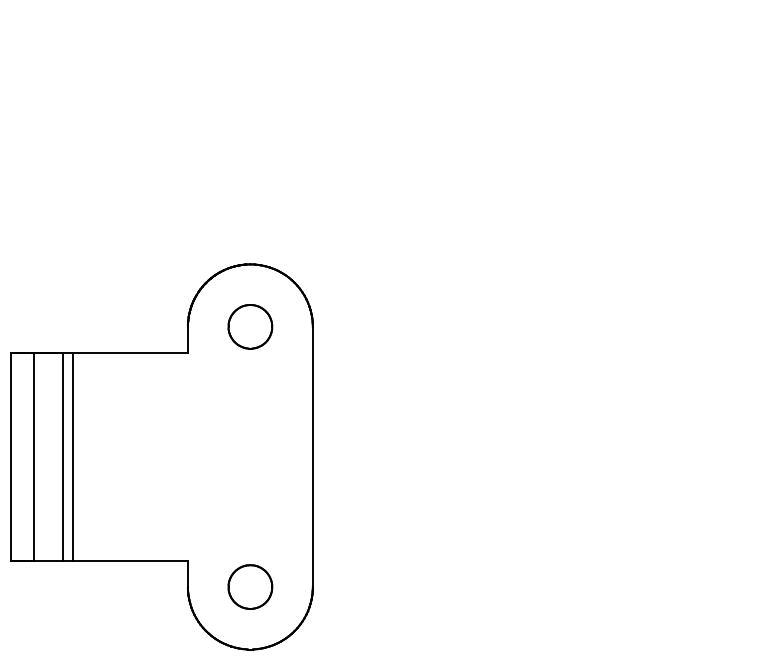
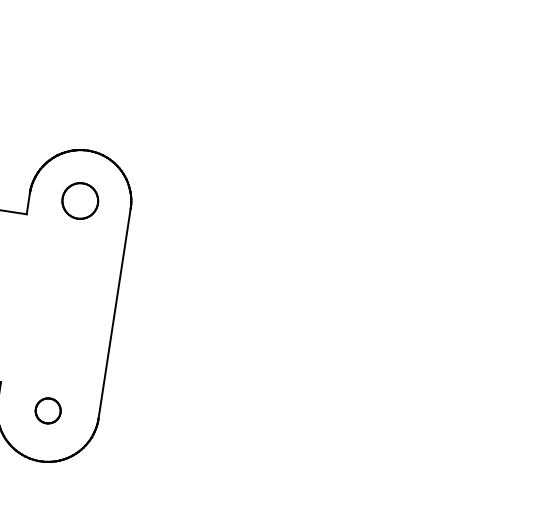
part: (250, 586) -> (48, 410), size x0.7

